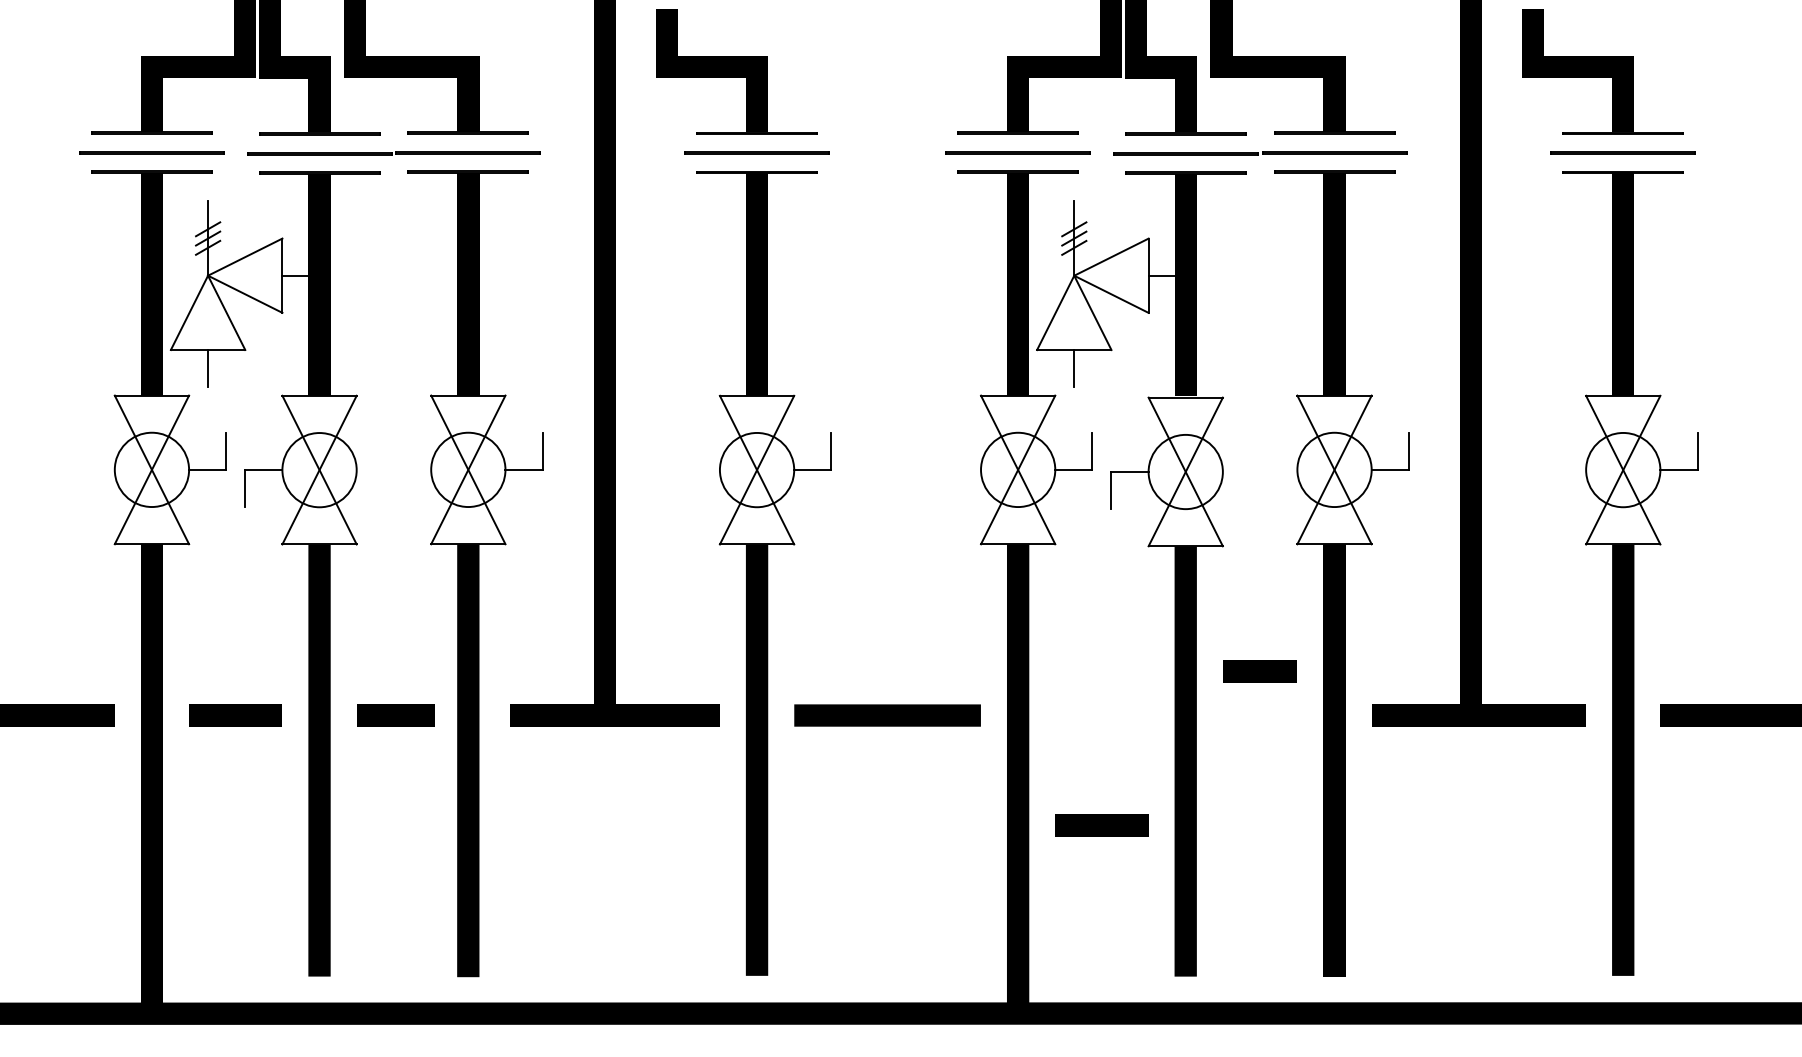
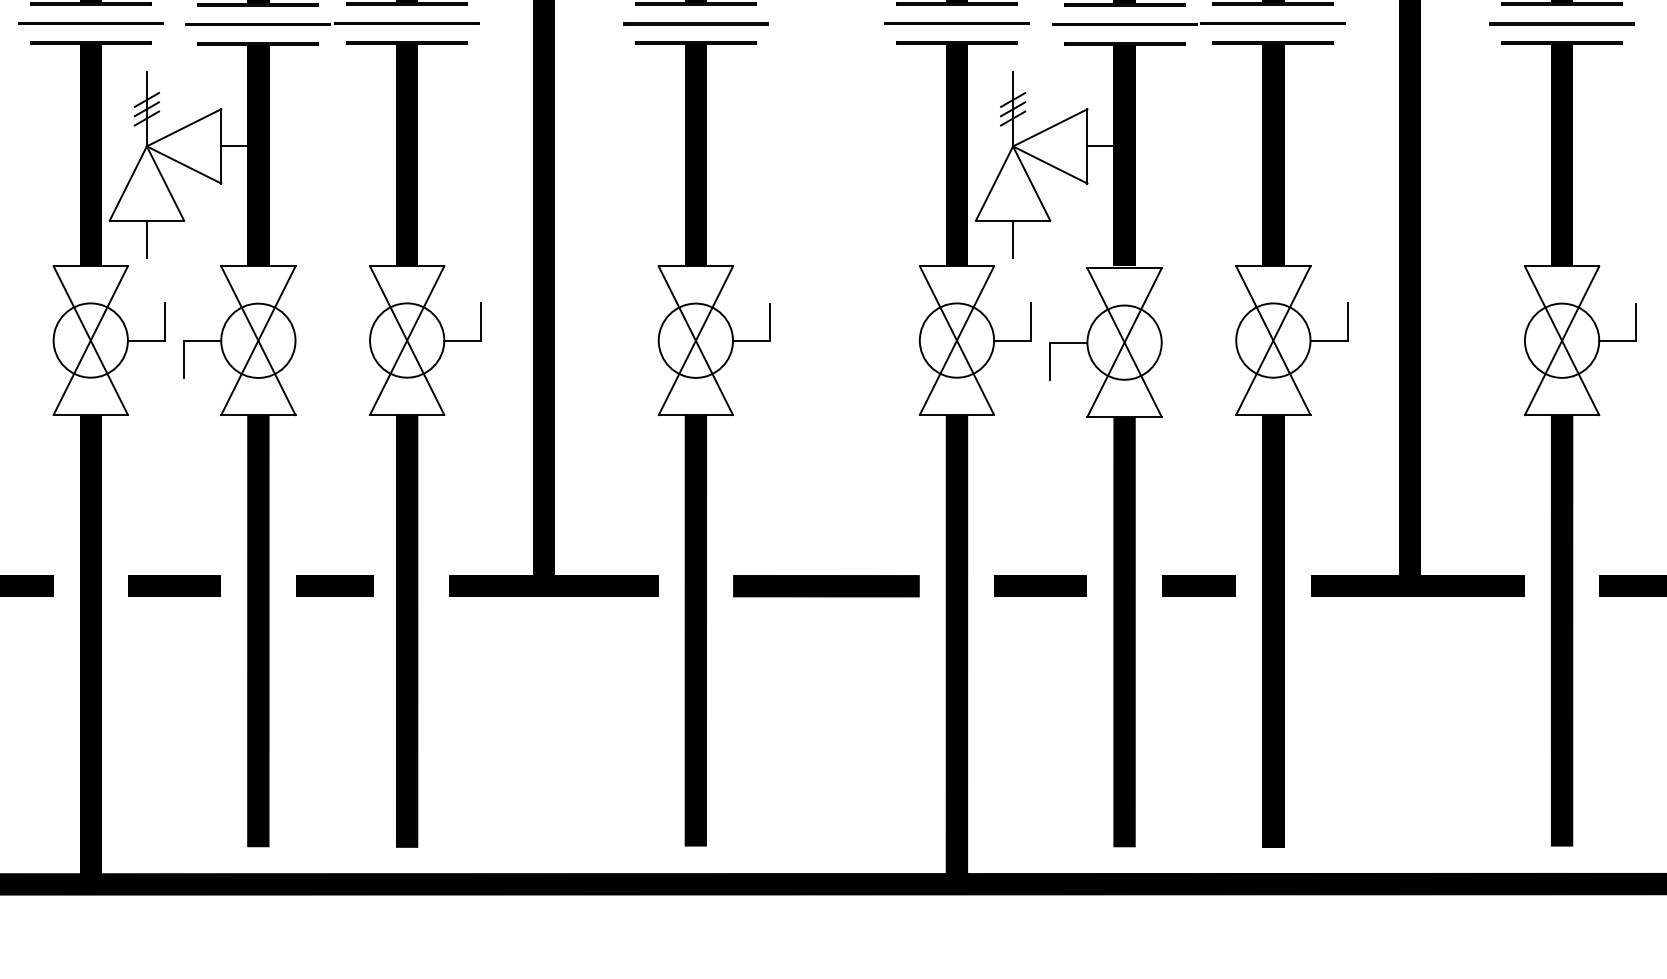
line: (1259, 671) -> (1198, 586), moved
line: (1101, 825) -> (1040, 586), moved

